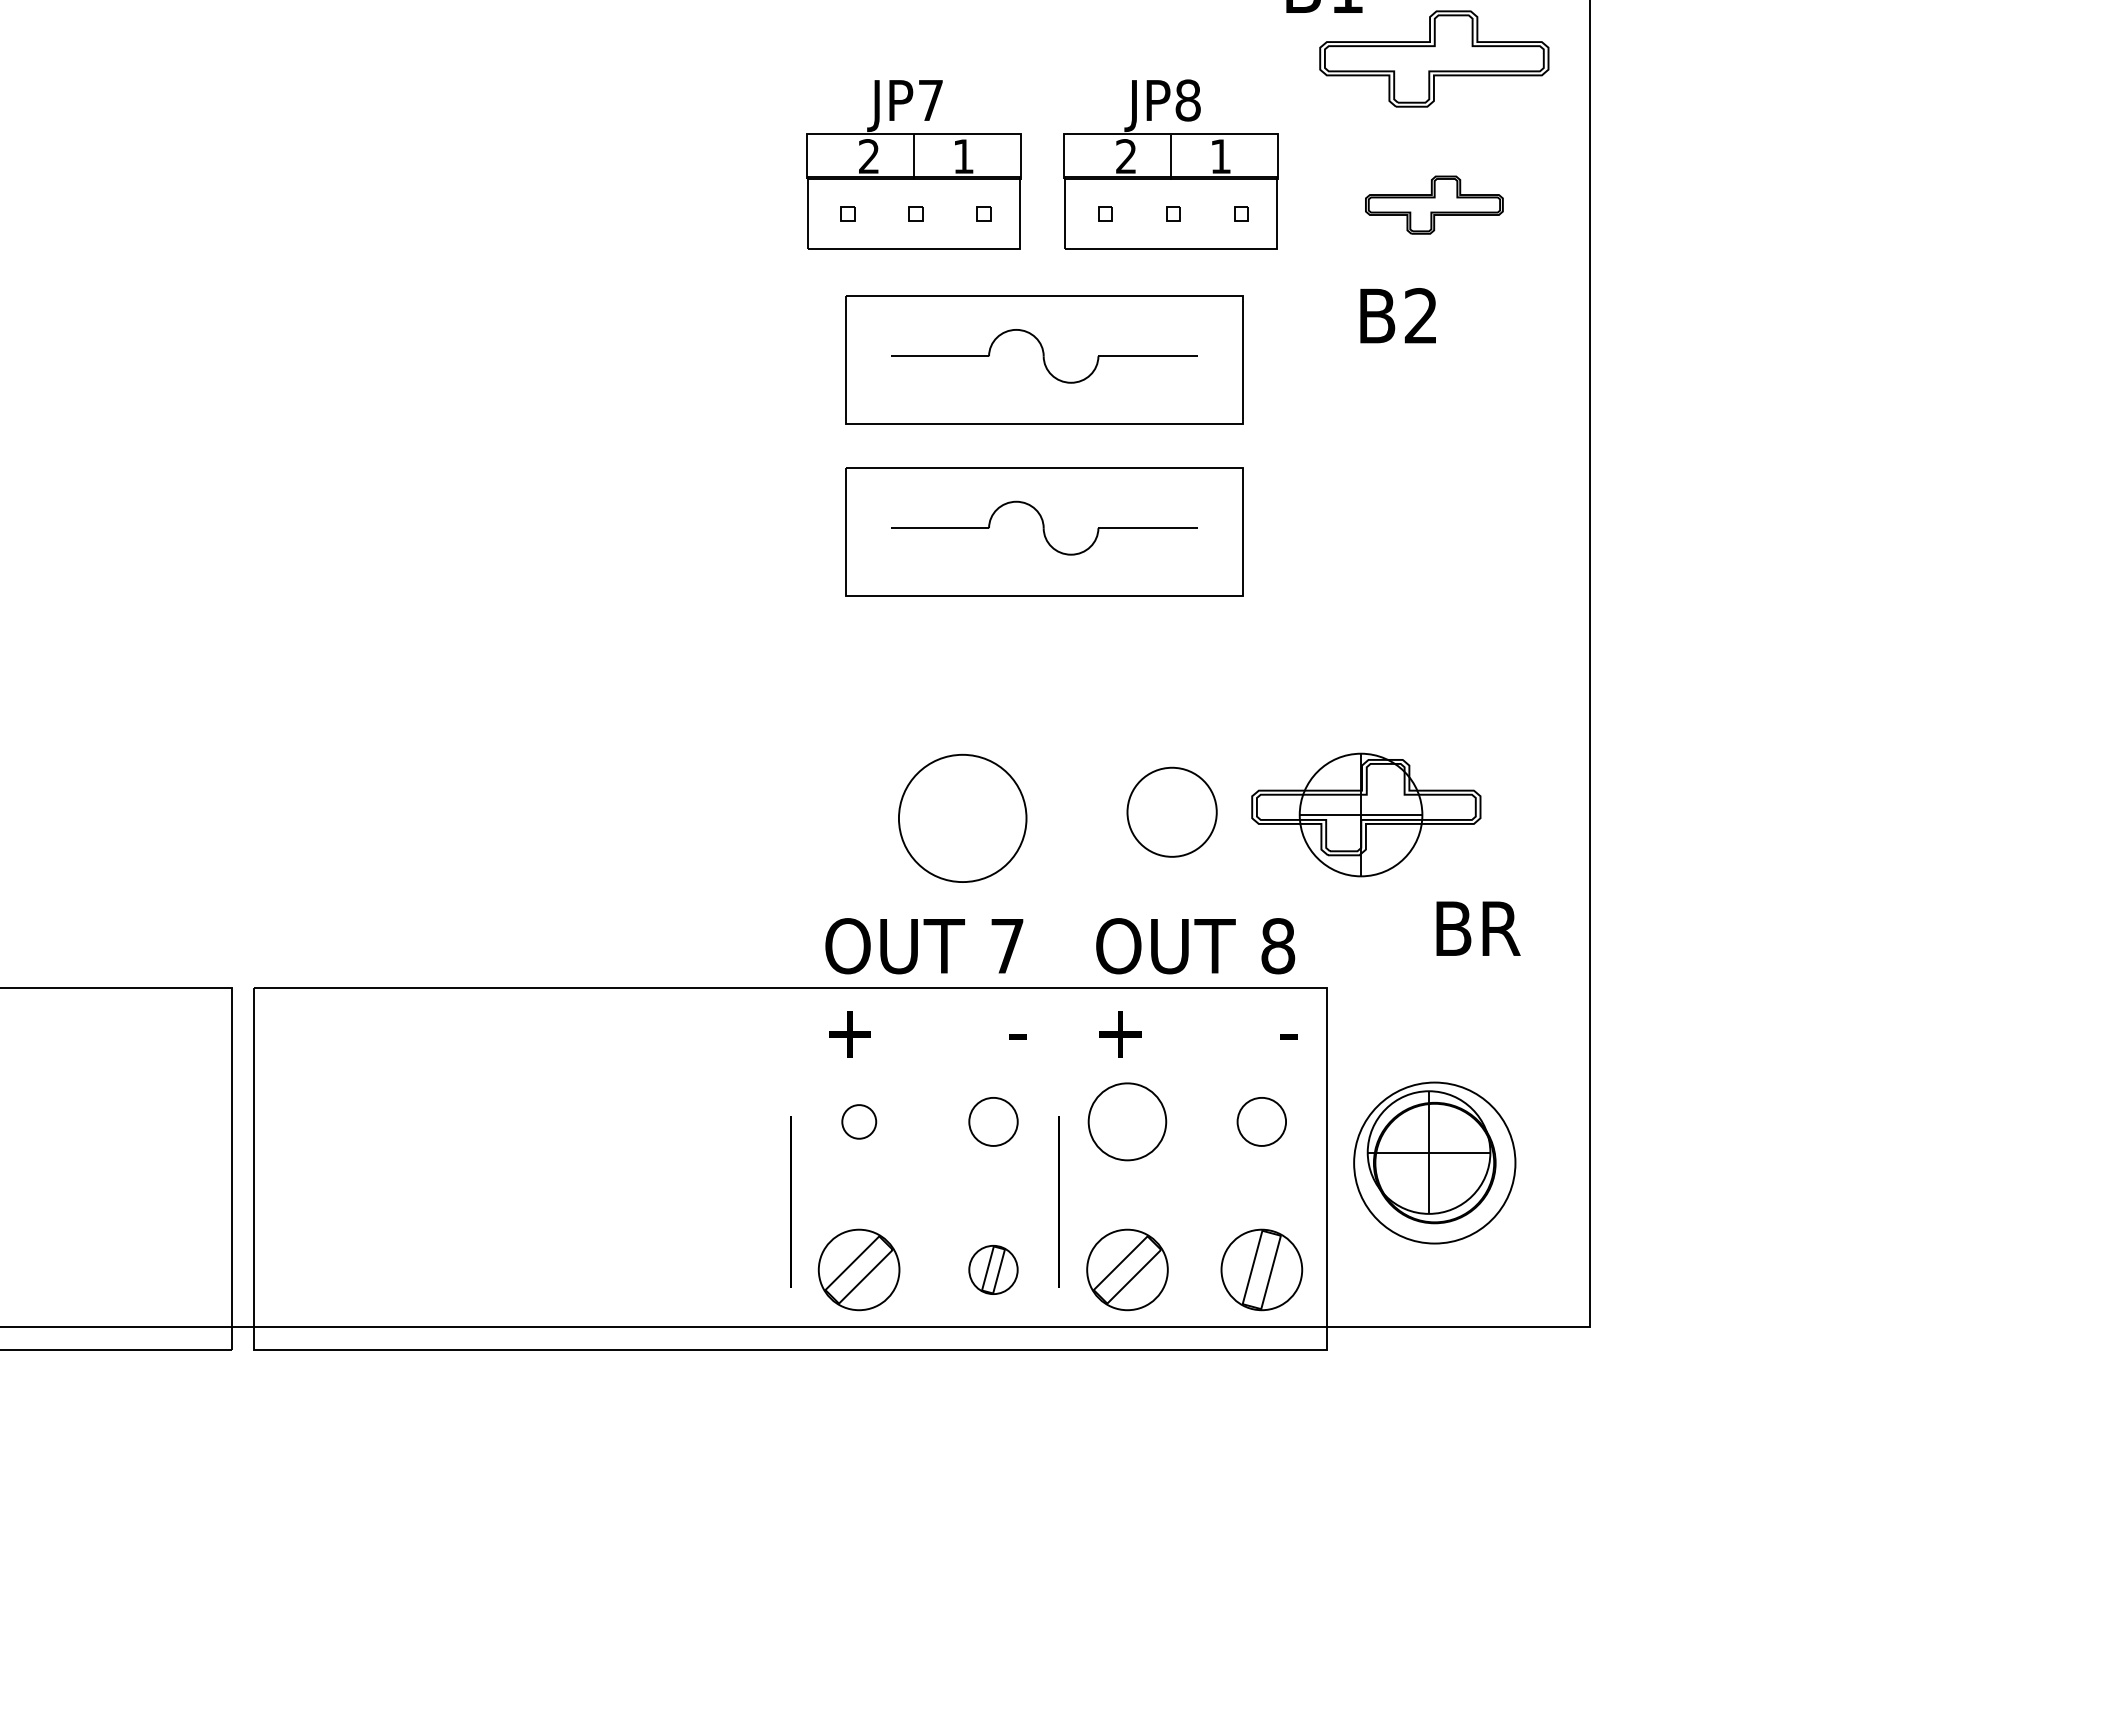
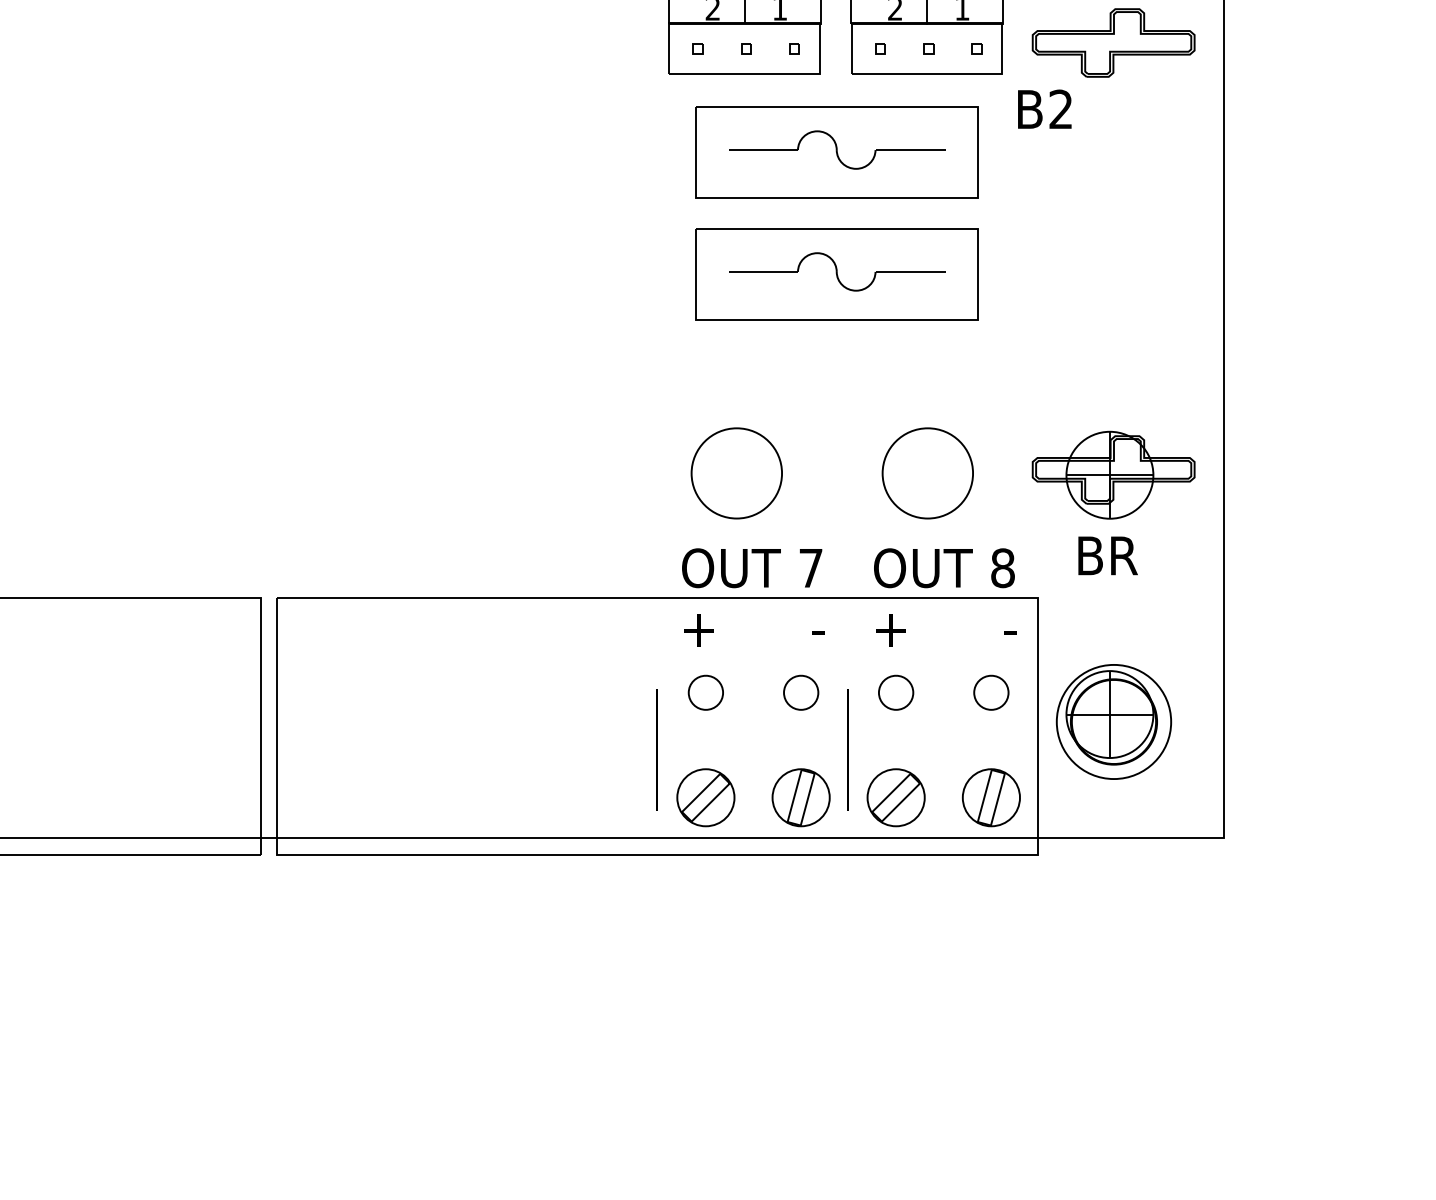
part: (1434, 204) -> (1113, 42), size x1.67
text: (1397, 315) -> (1044, 109), moved
part: (1171, 811) -> (927, 472), size x1.43
part: (1366, 814) -> (1113, 474), moved
part: (962, 817) -> (736, 472), moved
text: (1478, 928) -> (1108, 555), moved
part: (859, 1121) -> (706, 692), size x1.43
part: (1127, 1121) -> (896, 692), size x0.62
part: (993, 1269) -> (801, 797), size x1.67

